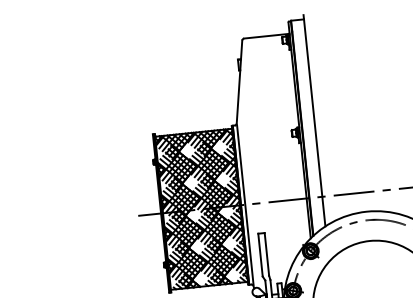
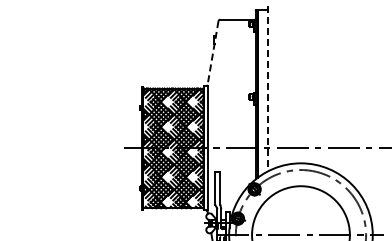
line: (238, 82) -> (212, 53), solid -> dashed
line: (313, 120) -> (267, 88), solid -> dashed

